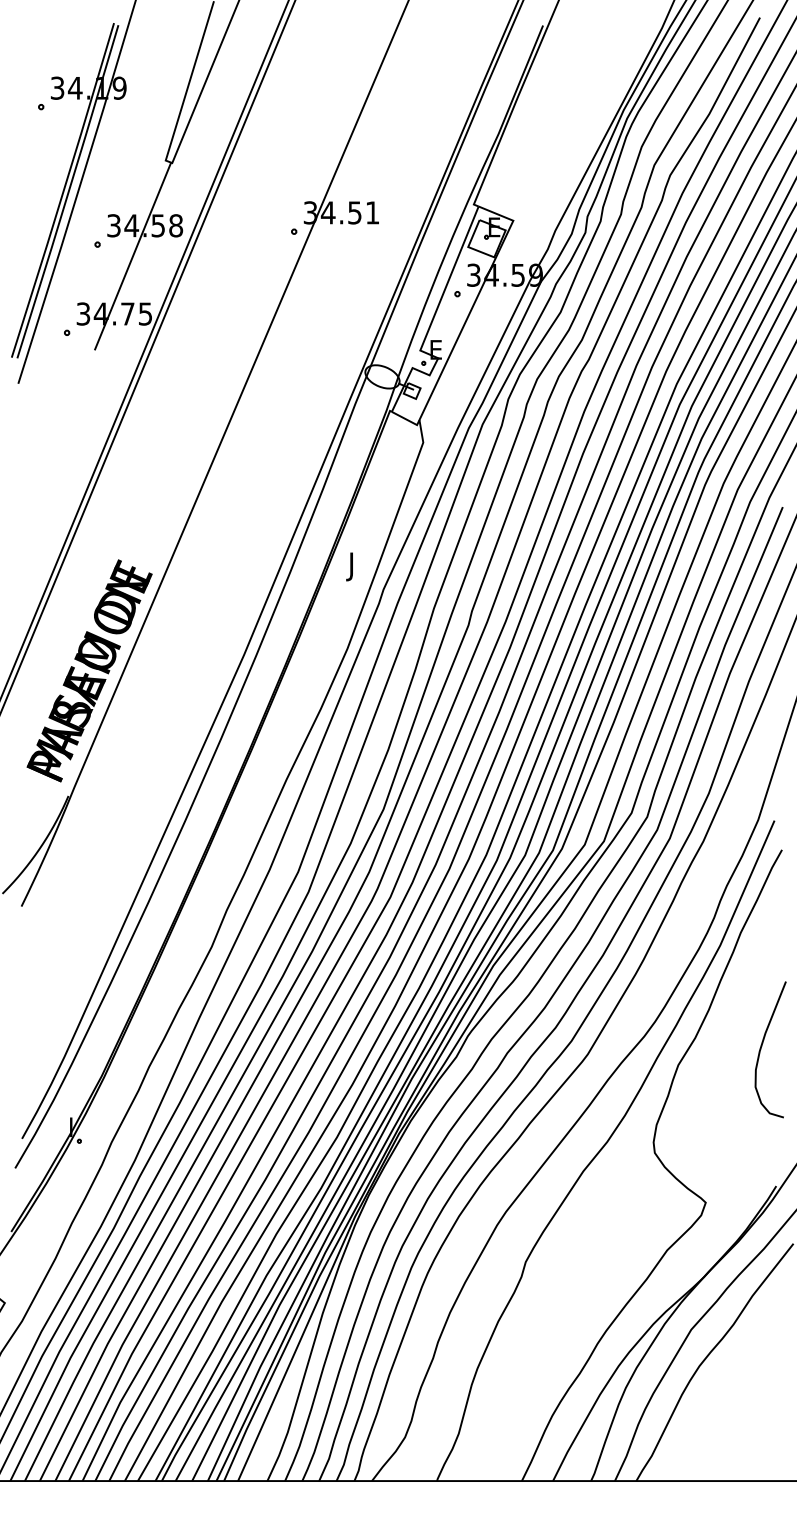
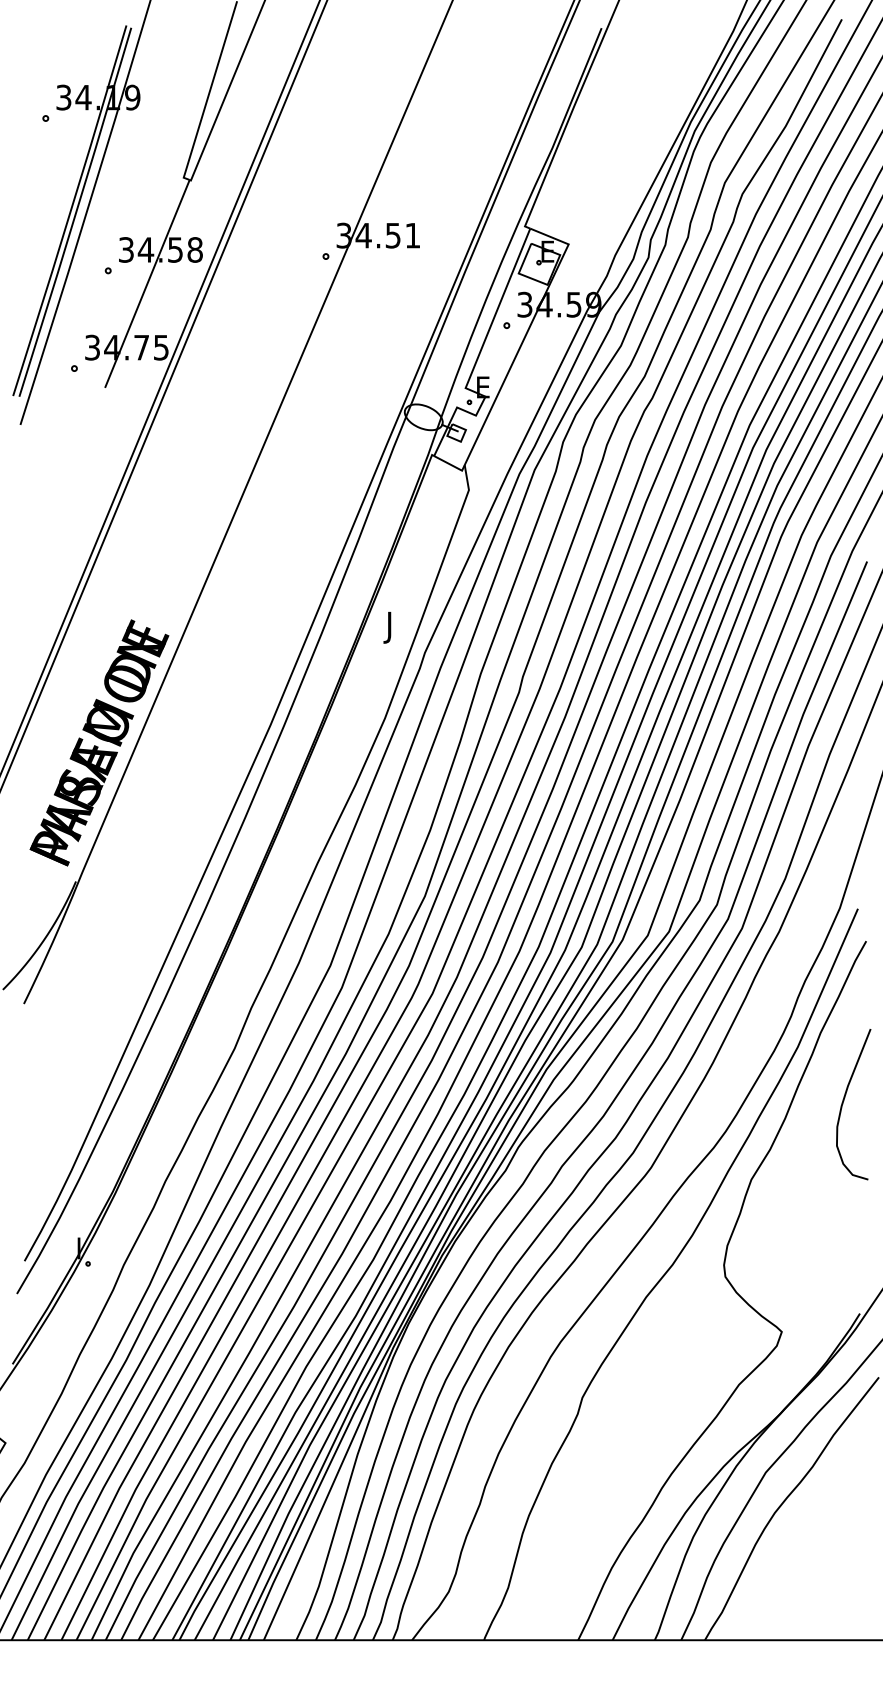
curve: (762, 1047) -> (844, 1101), moved

